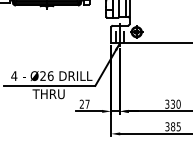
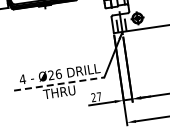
line: (49, 85) -> (58, 83), solid -> dashed

